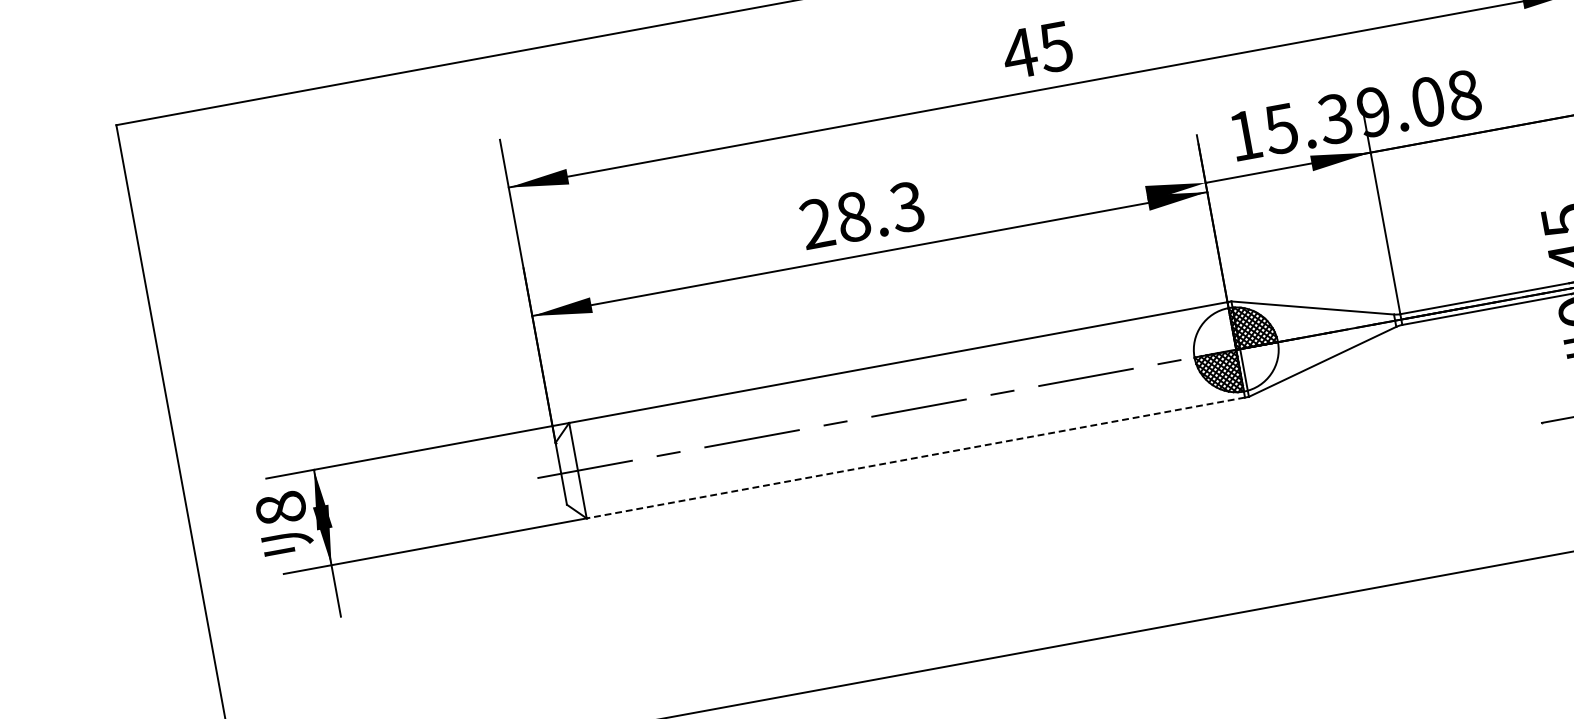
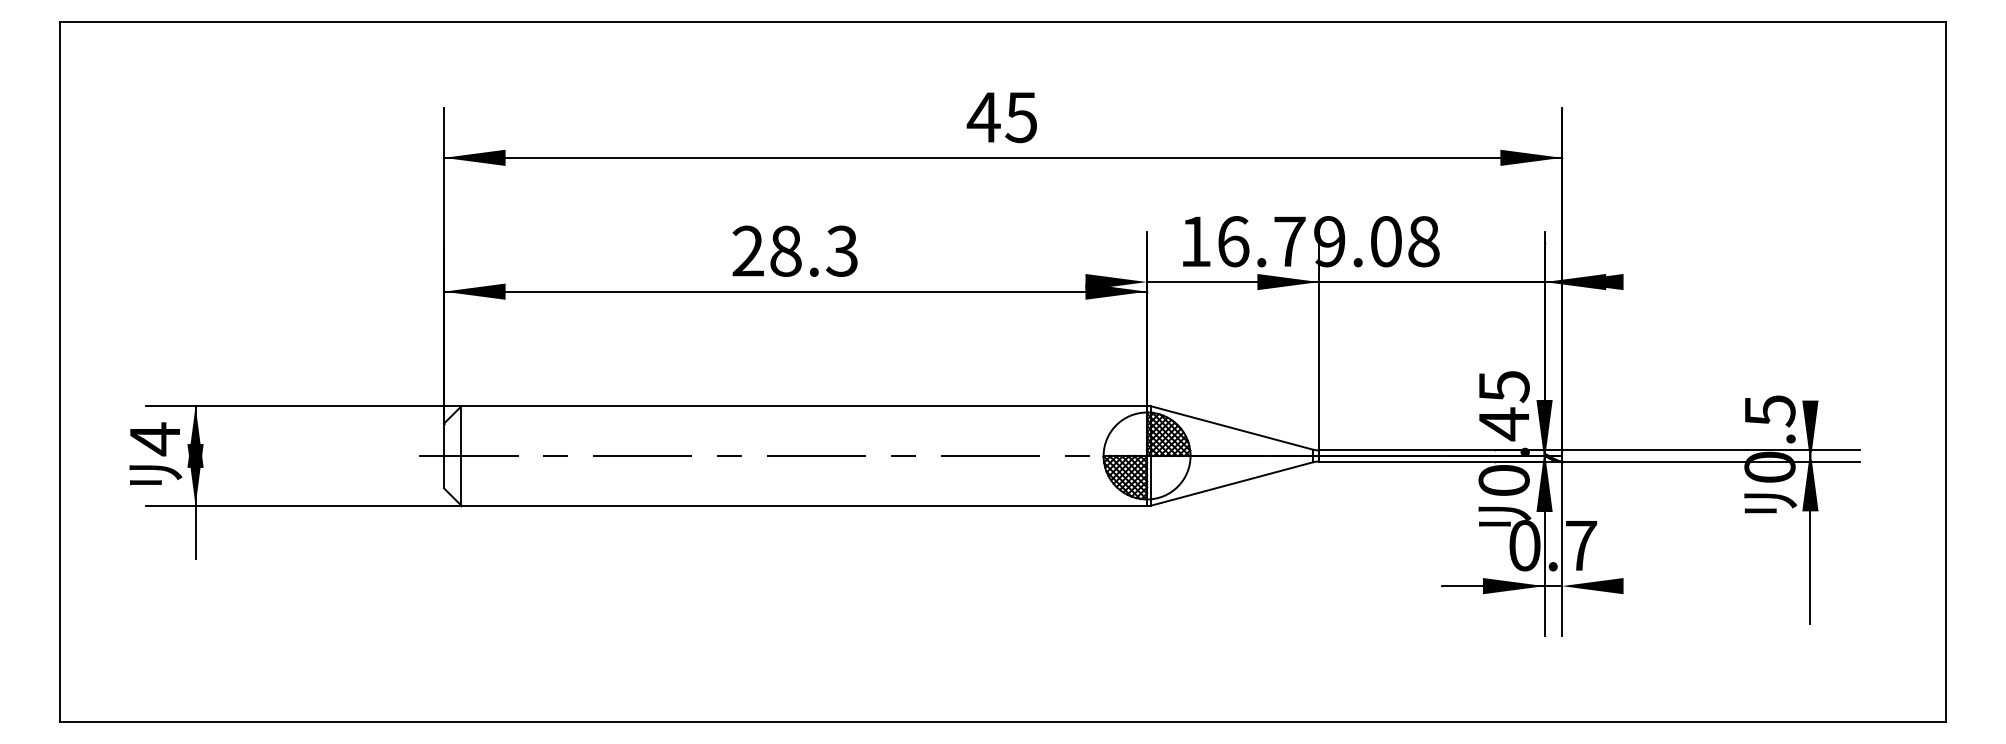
text: (1307, 123) -> (1260, 241), 15.3 -> 16.7
line: (916, 457) -> (804, 505), dashed -> solid
text: (280, 508) -> (154, 439), 8 -> 4

